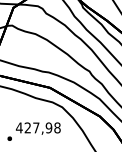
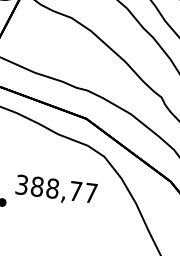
text: (37, 127) -> (54, 188), 427,98 -> 388,77

